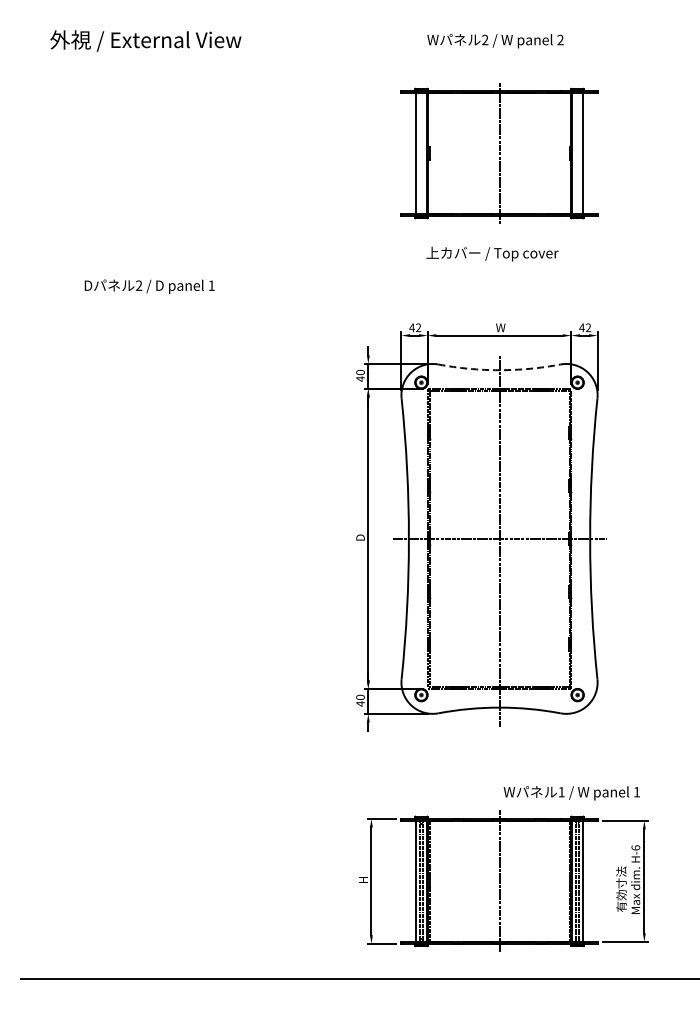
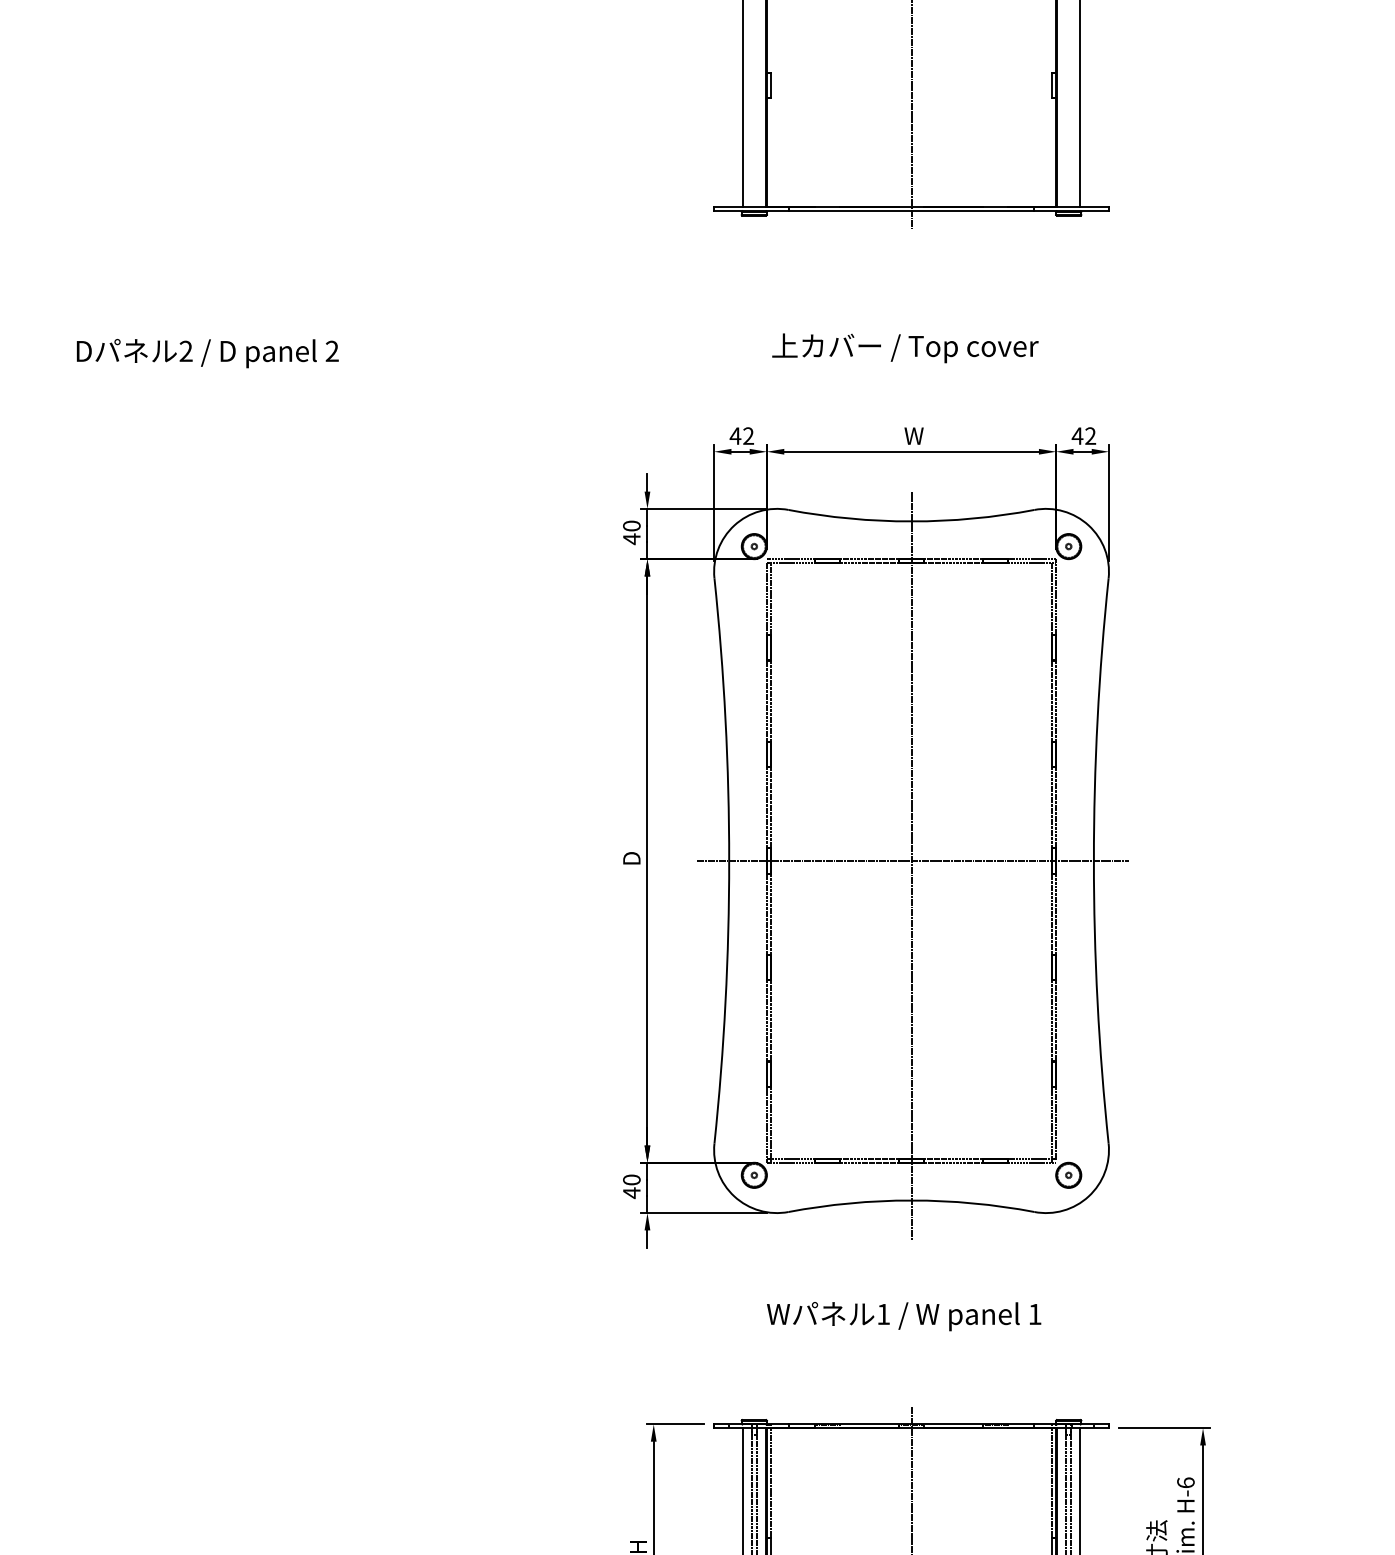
text: (492, 253) -> (905, 346), moved
text: (211, 285) -> (331, 350), 1 -> 2
arc: (499, 370) -> (911, 522), dashed -> solid
text: (571, 793) -> (903, 1316), moved

